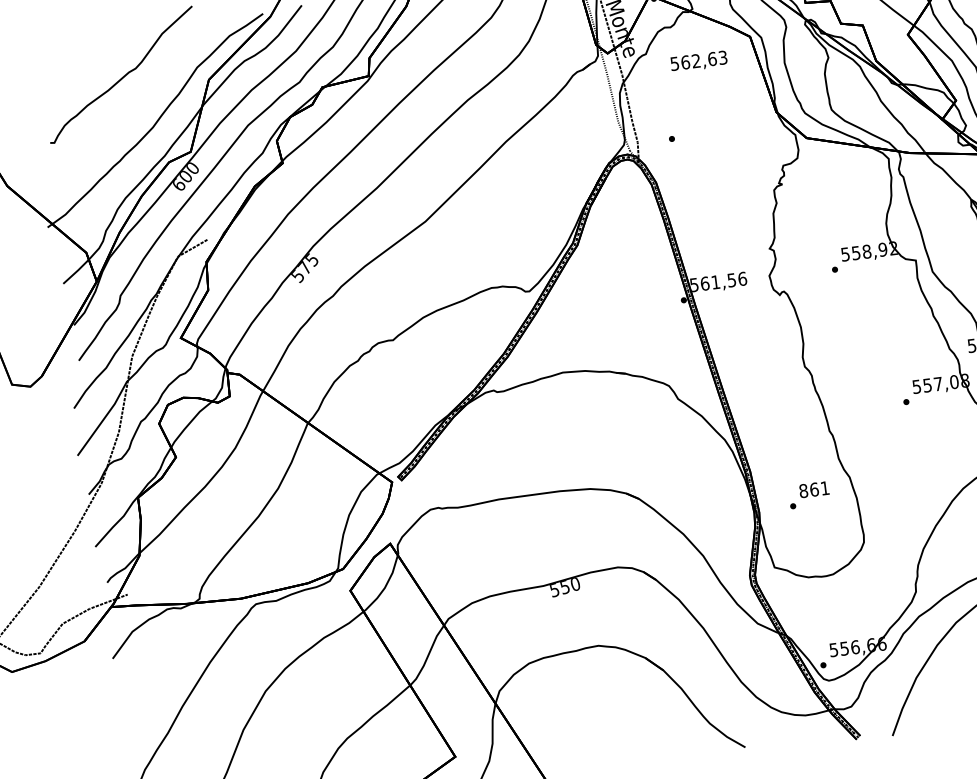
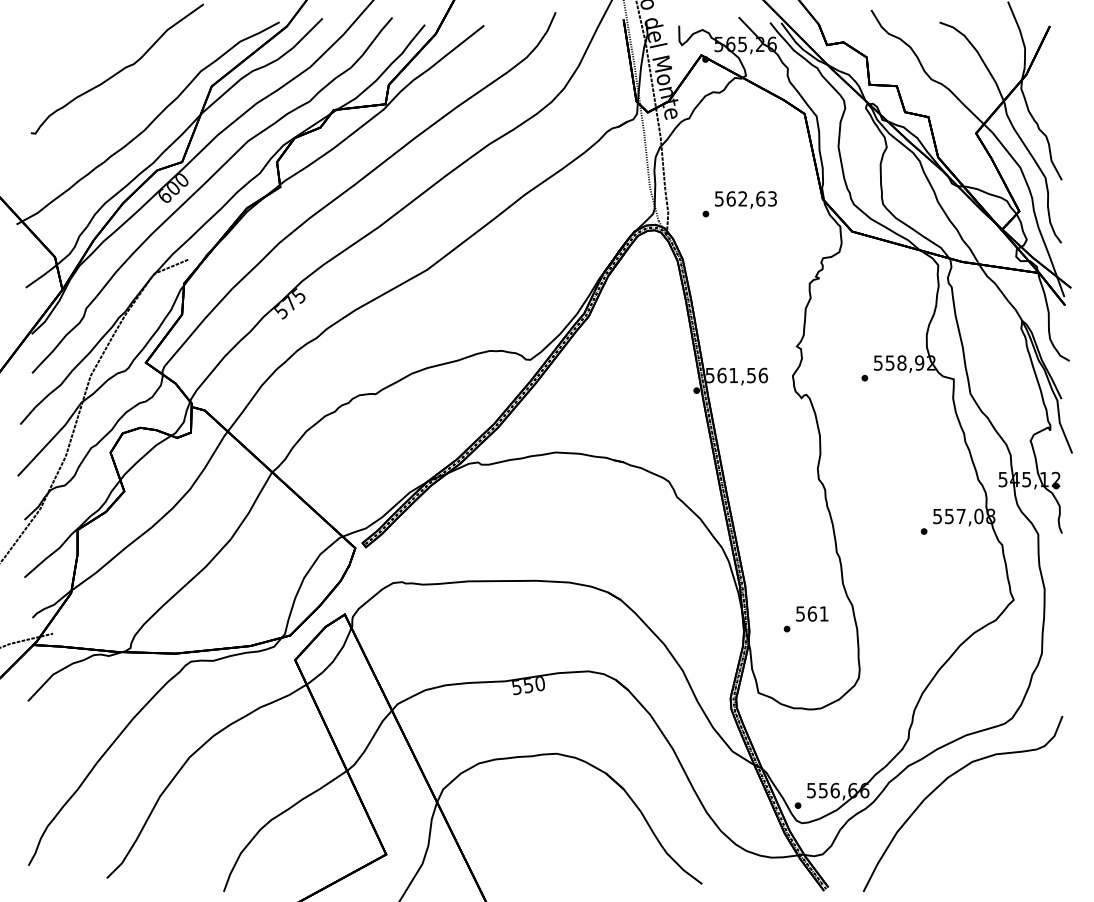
text: (698, 61) -> (745, 199), moved
text: (803, 490) -> (800, 613), 861 -> 561

